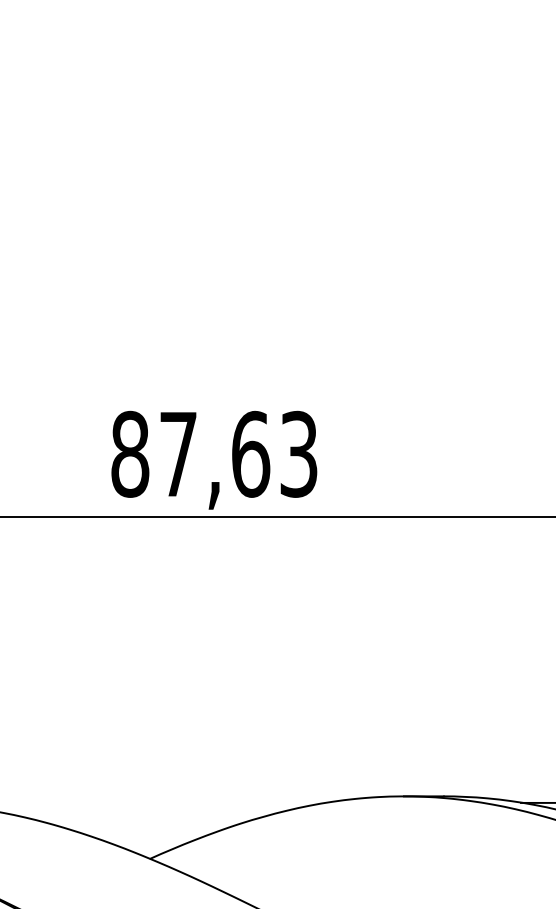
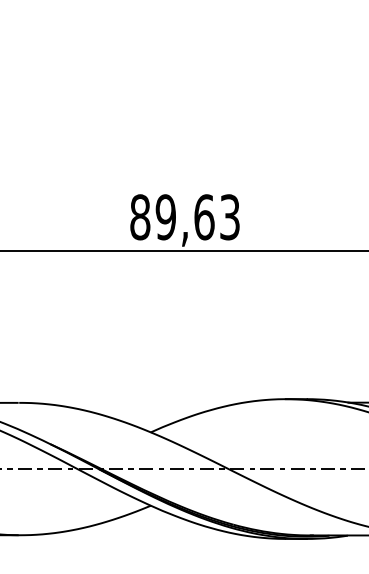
text: (177, 454) -> (165, 217), 87,63 -> 89,63

